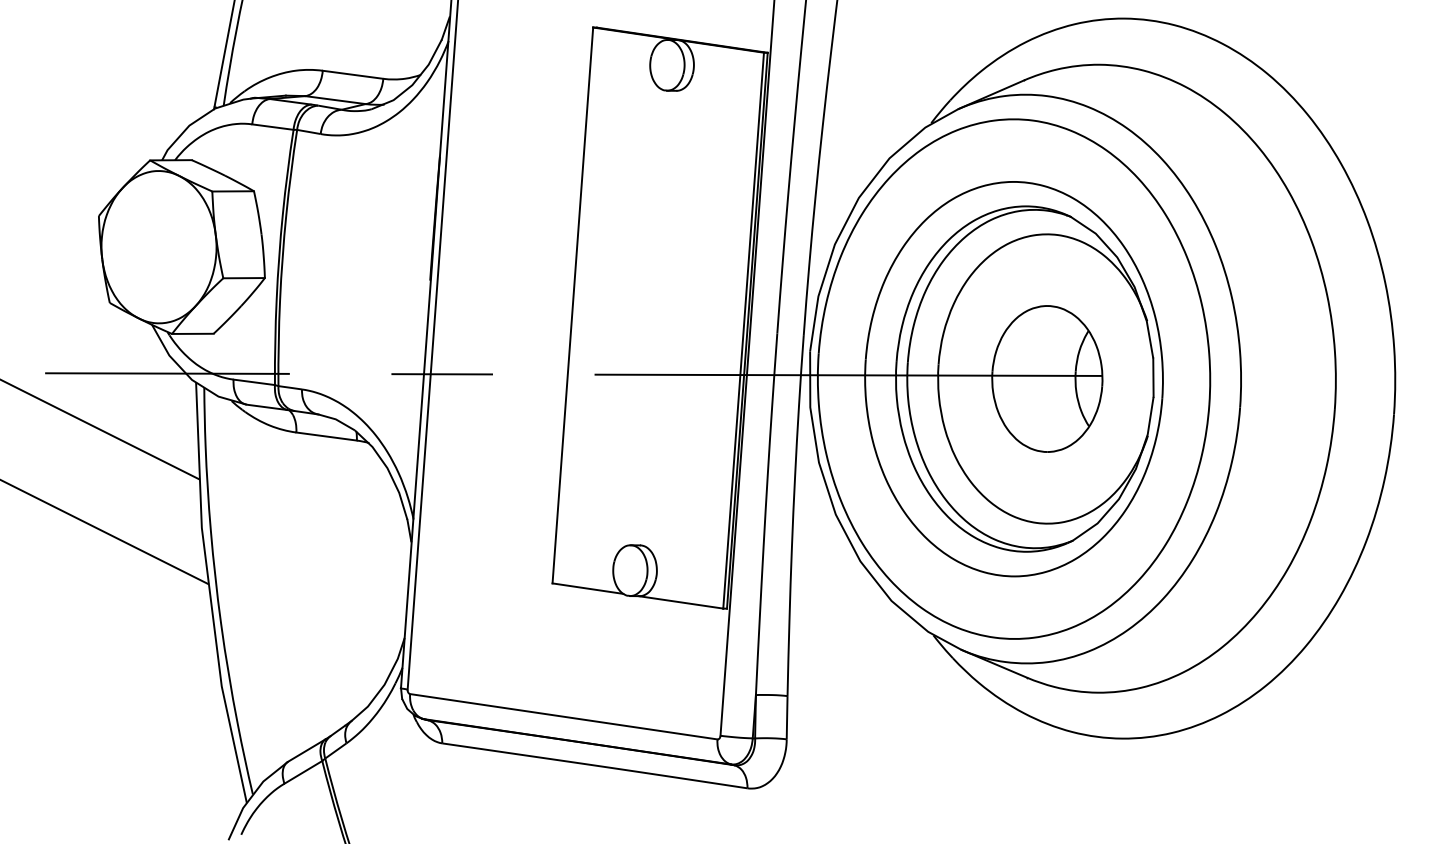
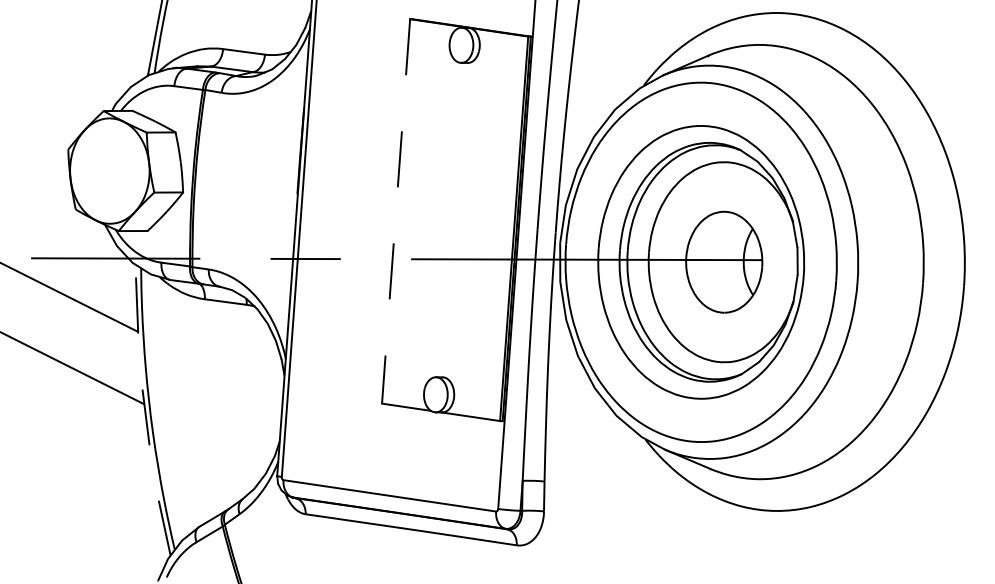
line: (573, 305) -> (396, 211), solid -> dashed
line: (210, 593) -> (145, 410), solid -> dashed

